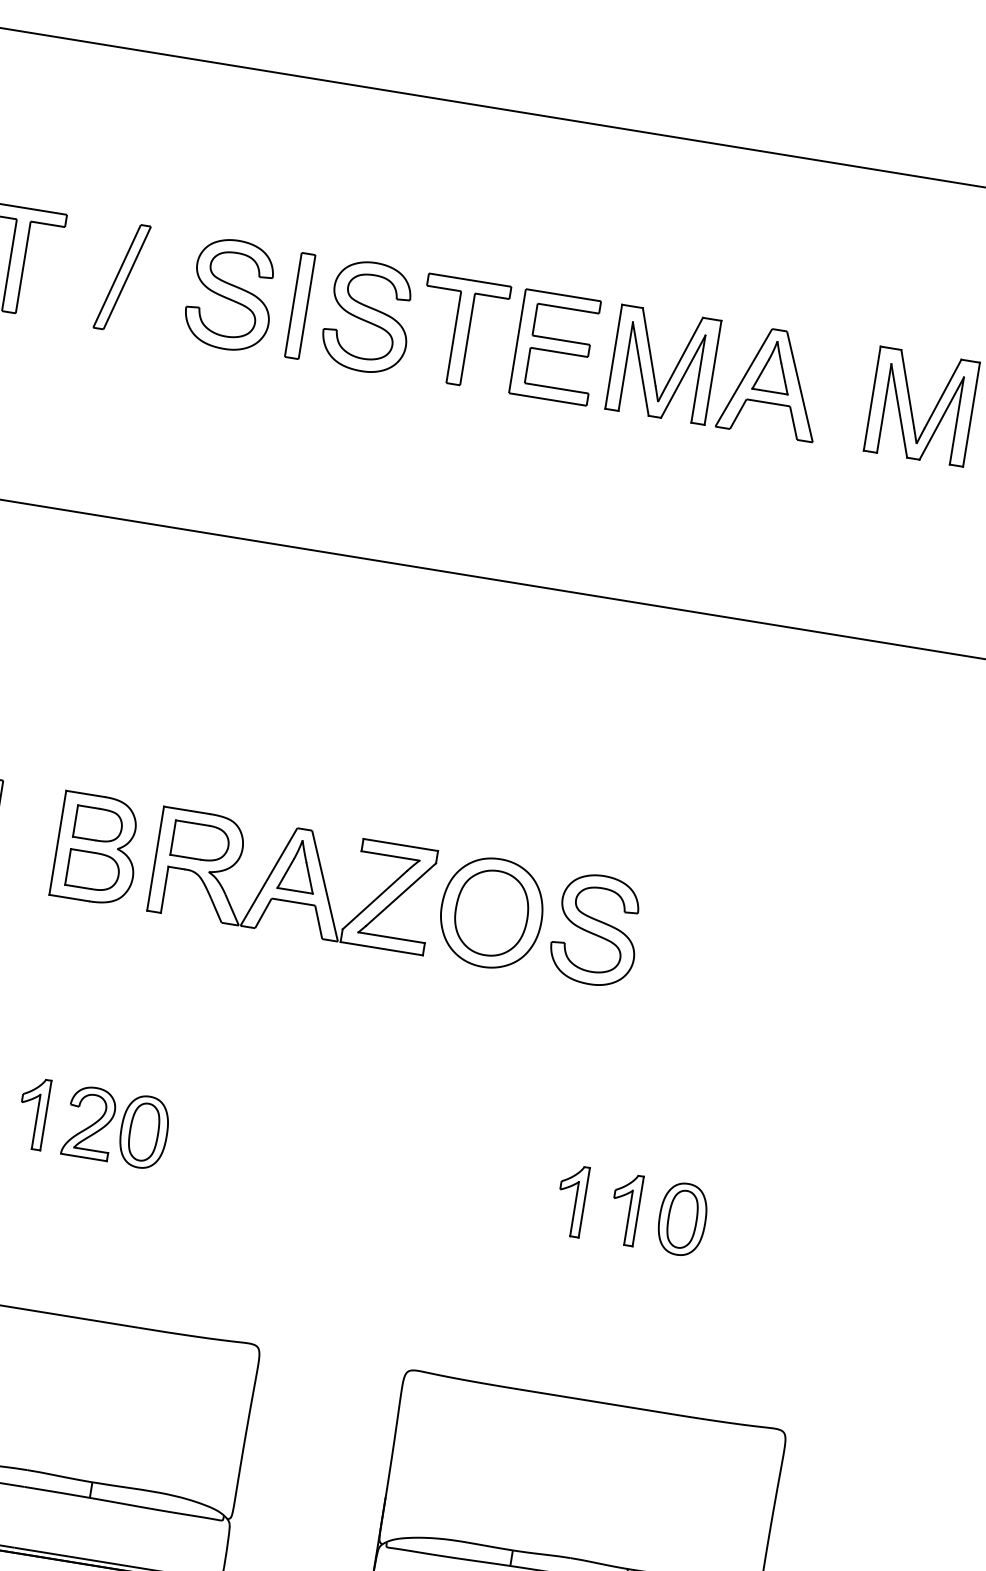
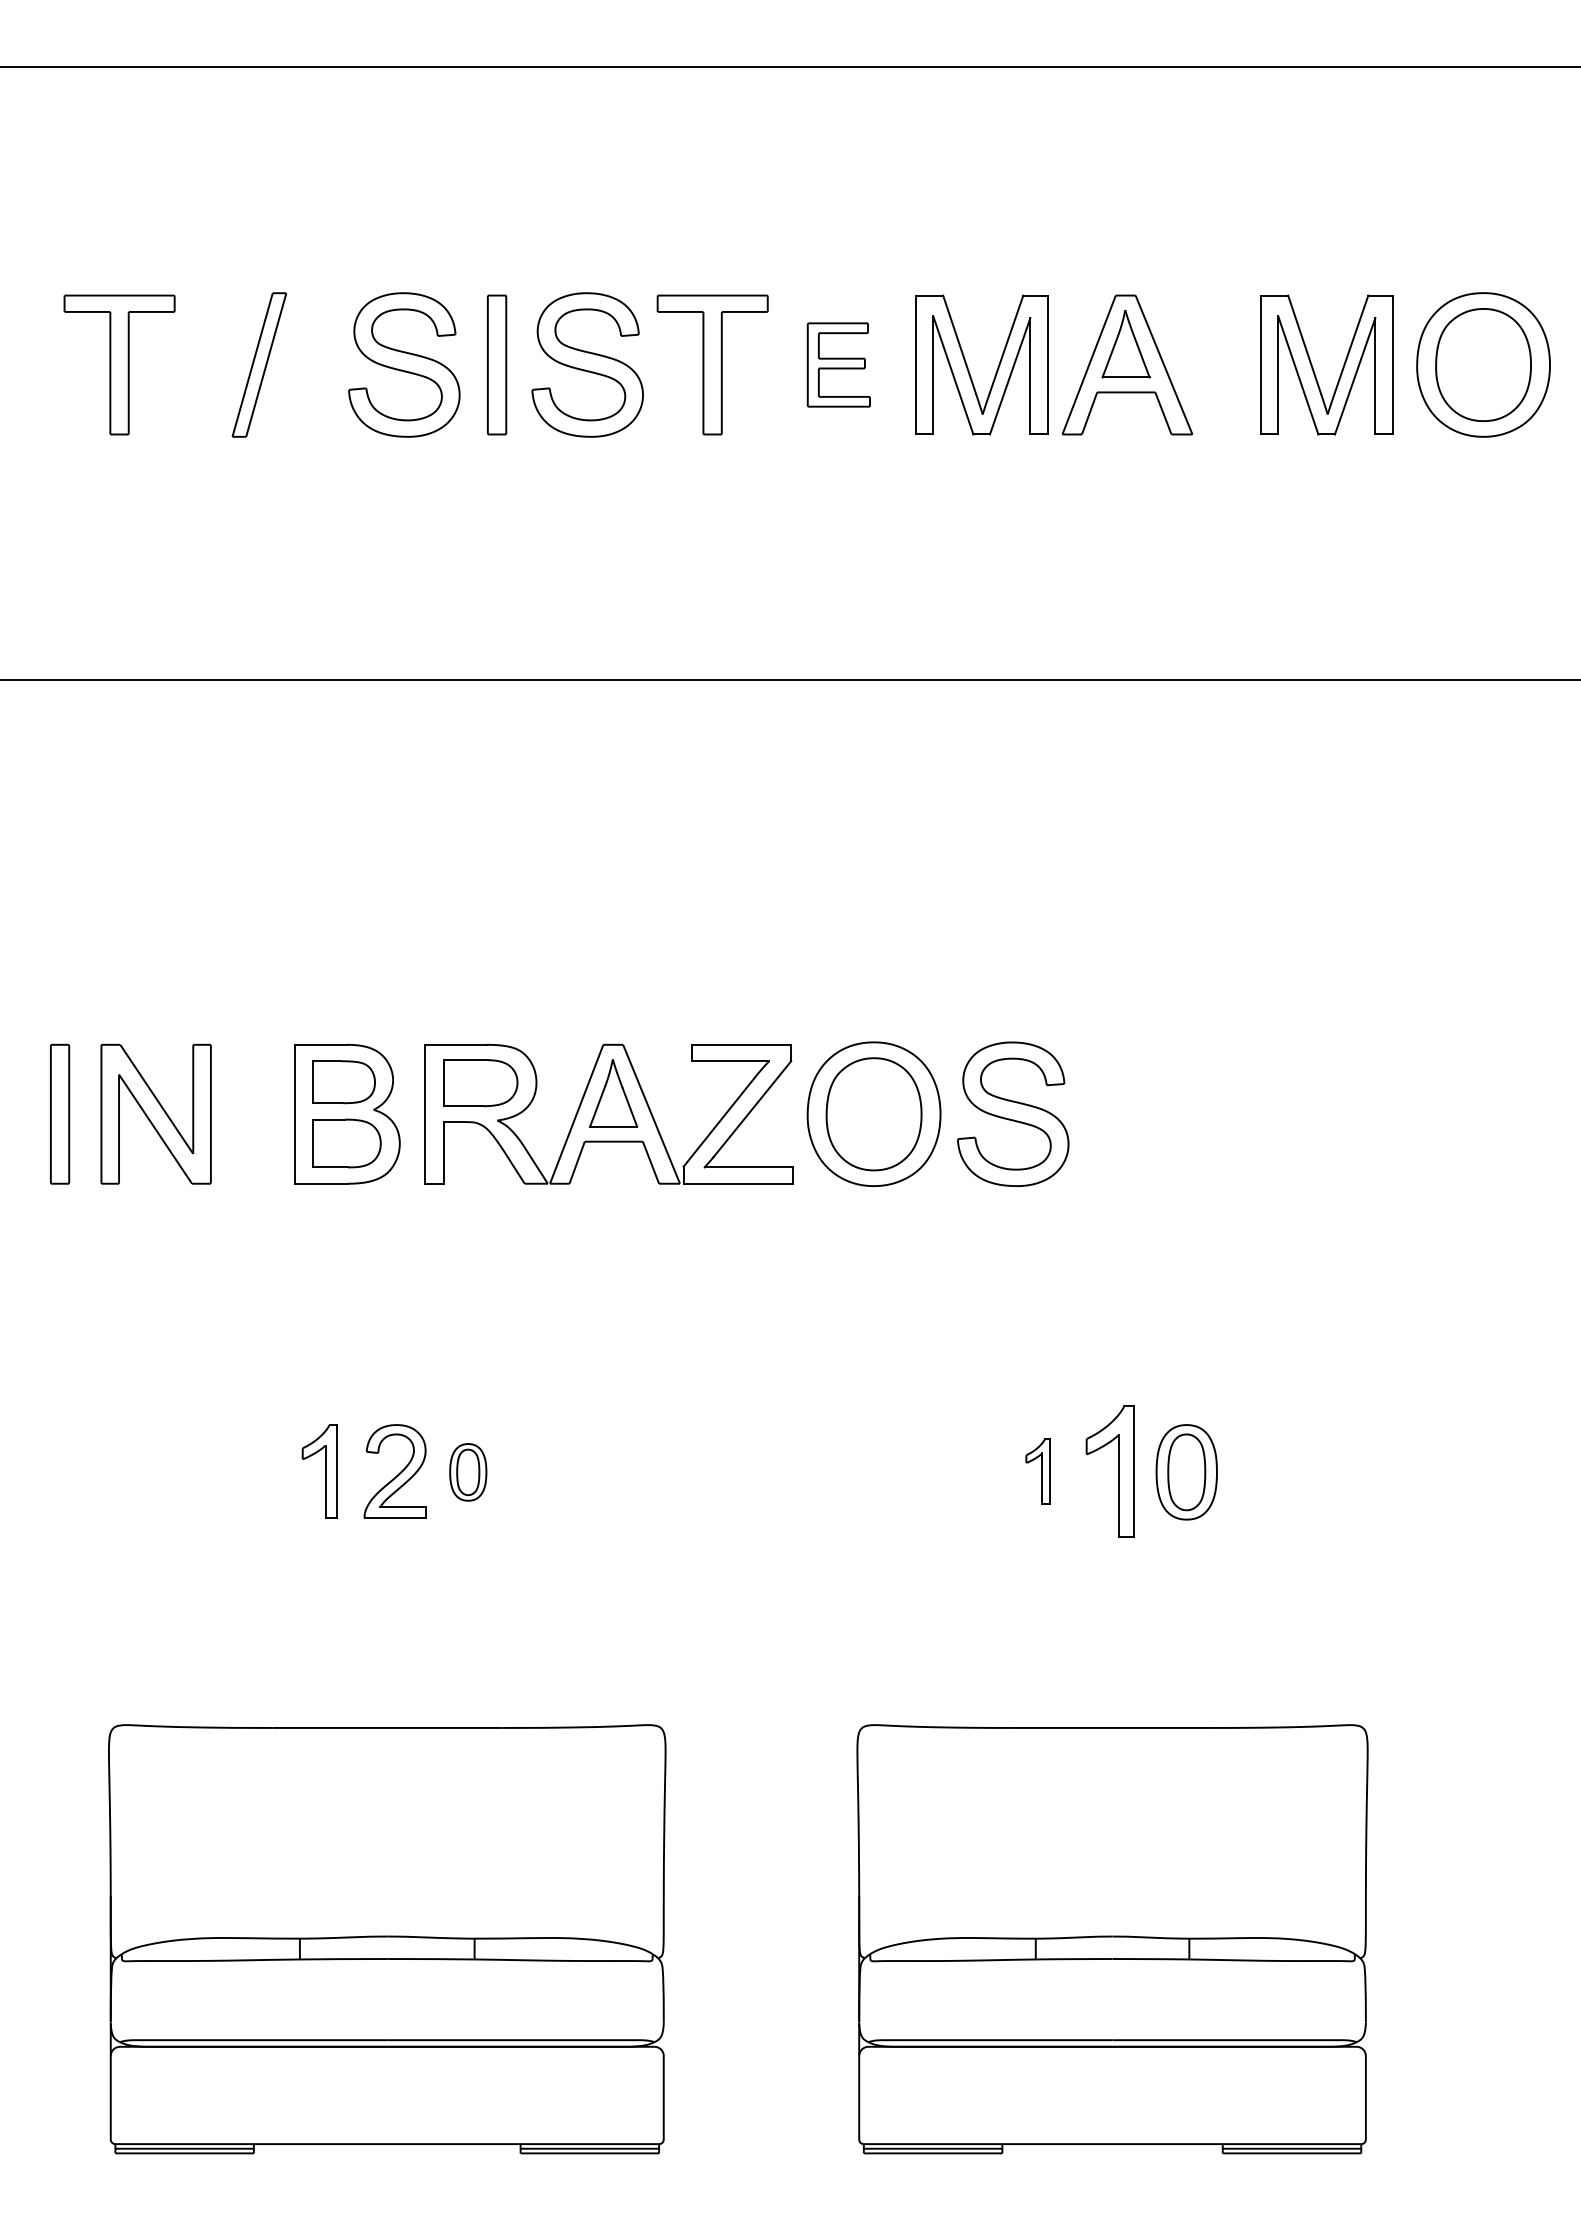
part: (556, 347) -> (838, 364), size x0.6
part: (144, 1132) -> (468, 1472), size x0.6
part: (570, 1200) -> (1037, 1471), size x0.7
part: (624, 1209) -> (1109, 1471), size x1.4

